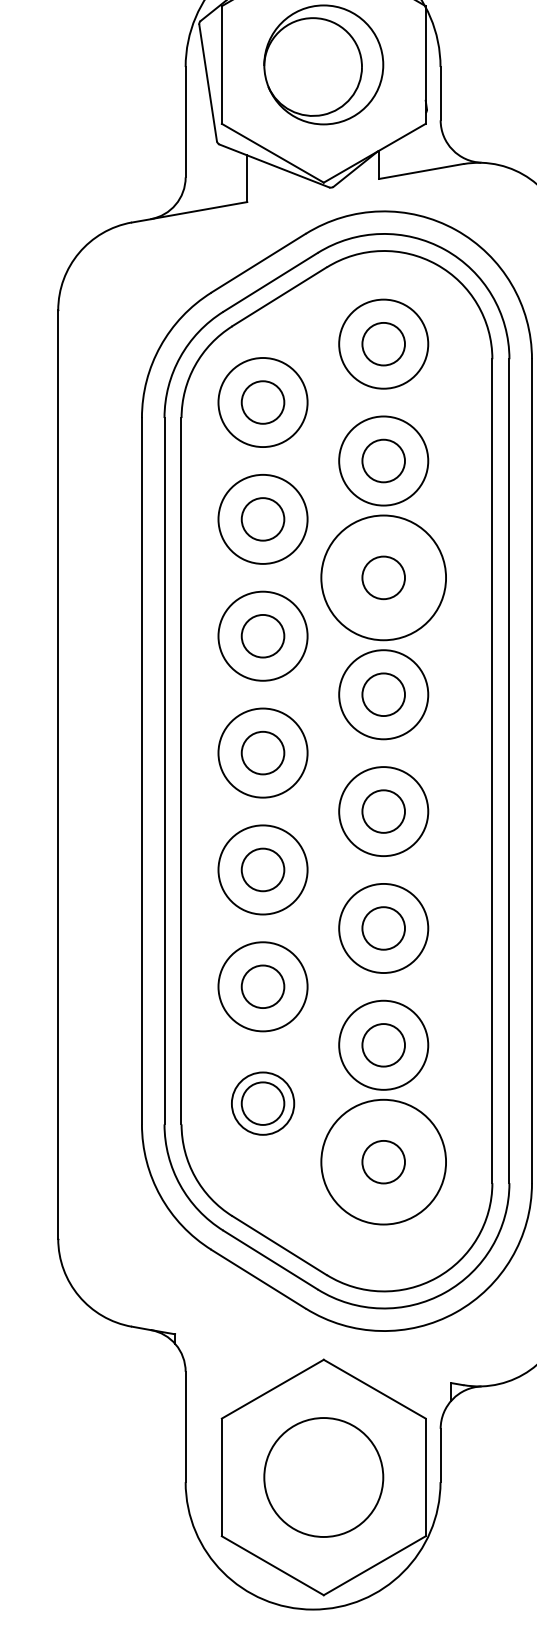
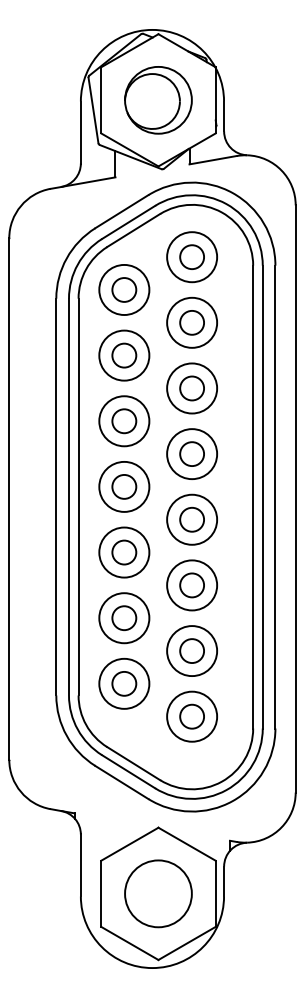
circle: (384, 577) -> (192, 388), size x0.71
circle: (263, 1103) -> (124, 683), size x1.43
circle: (384, 1161) -> (192, 716), size x0.71

